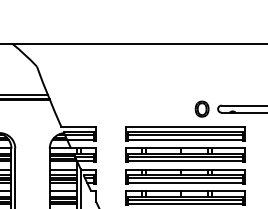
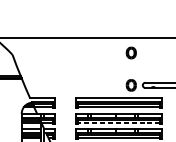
part: (201, 63) -> (130, 52), added
line: (184, 161) -> (118, 123), solid -> dashed

